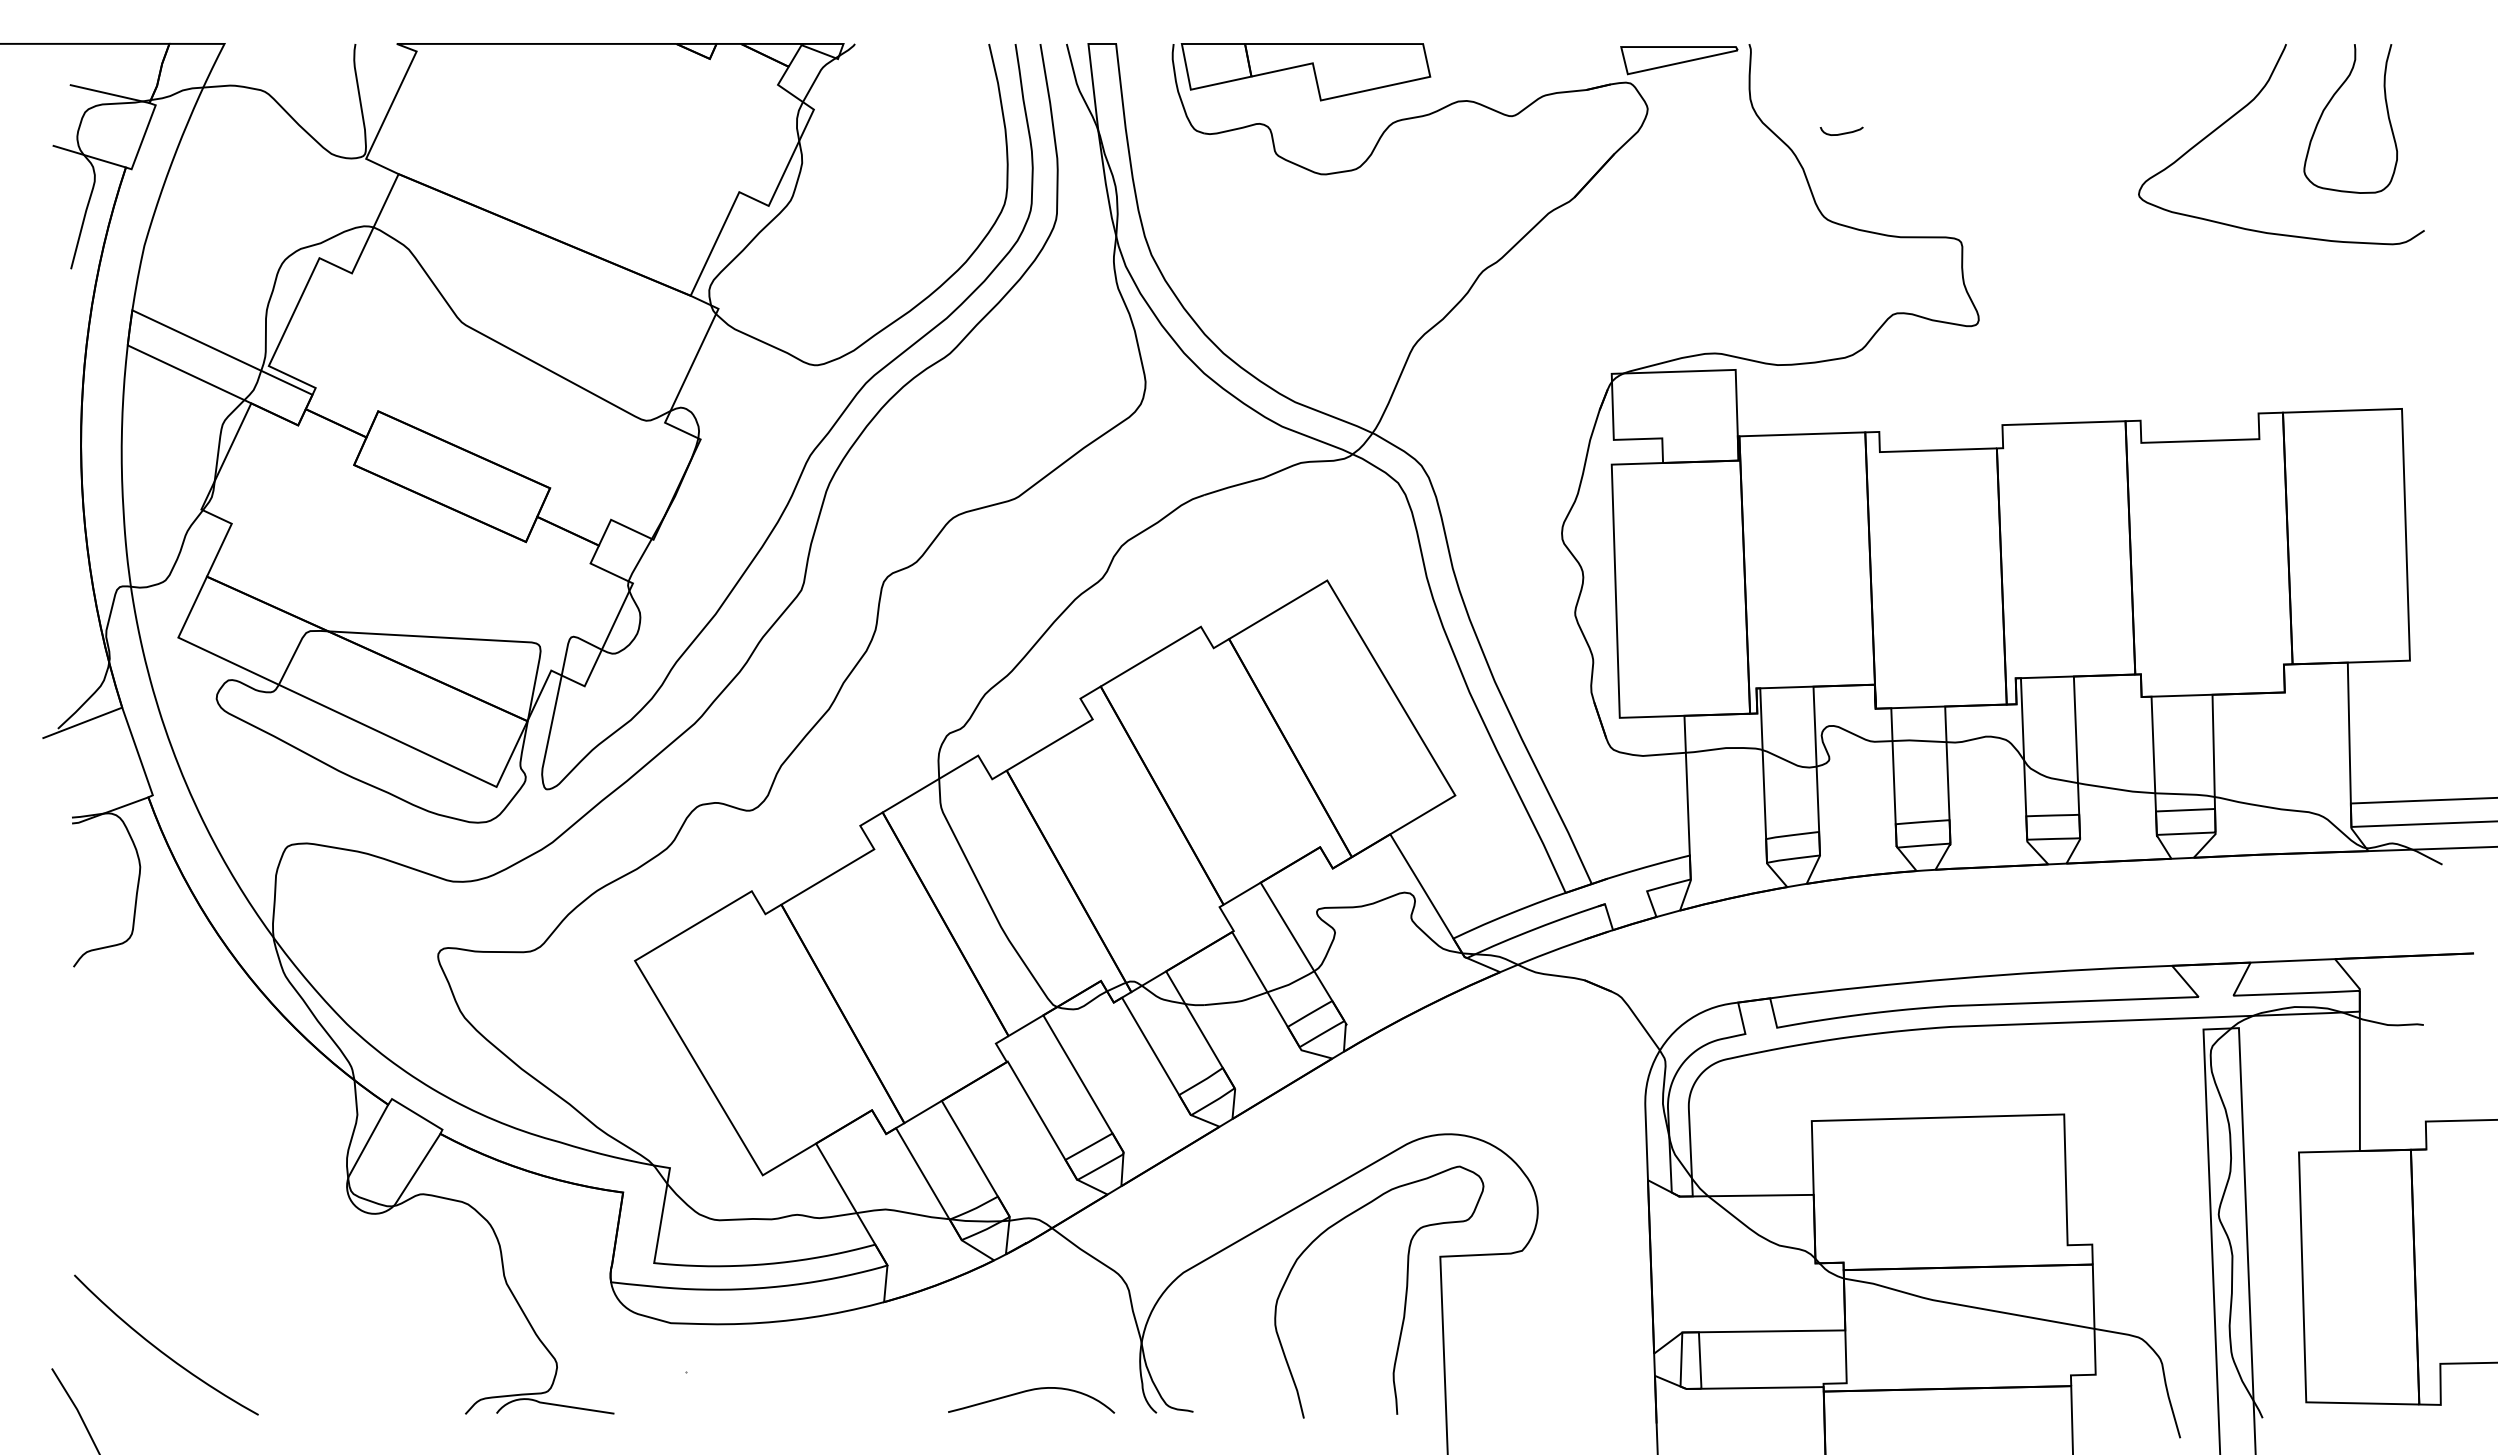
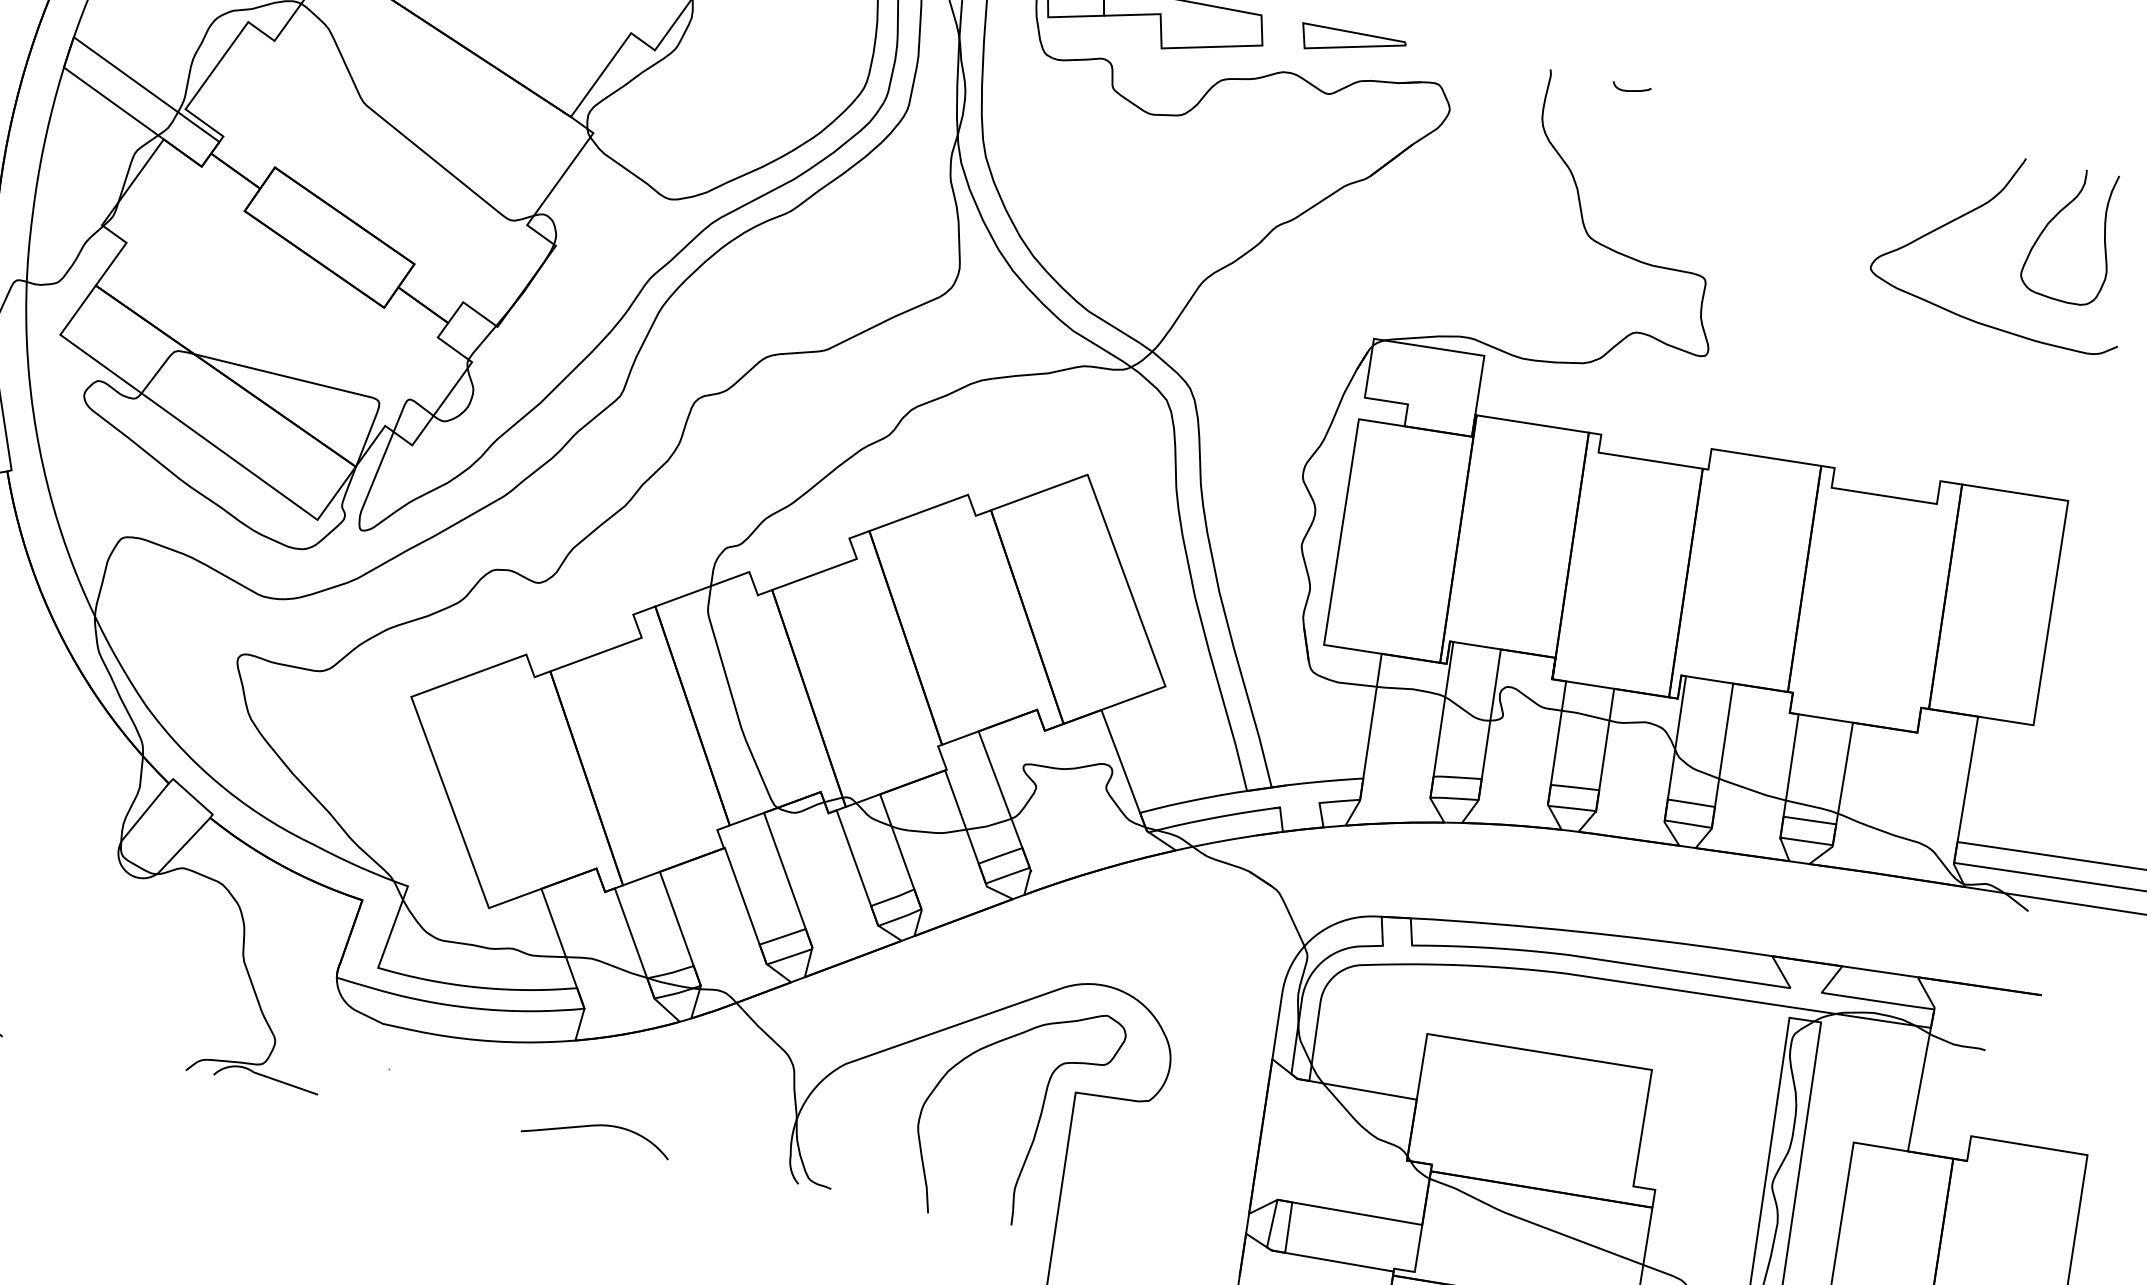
part: (1679, 60) -> (1352, 44), moved
curve: (1843, 132) -> (1633, 89), moved
curve: (1030, 1391) -> (597, 1126), moved

